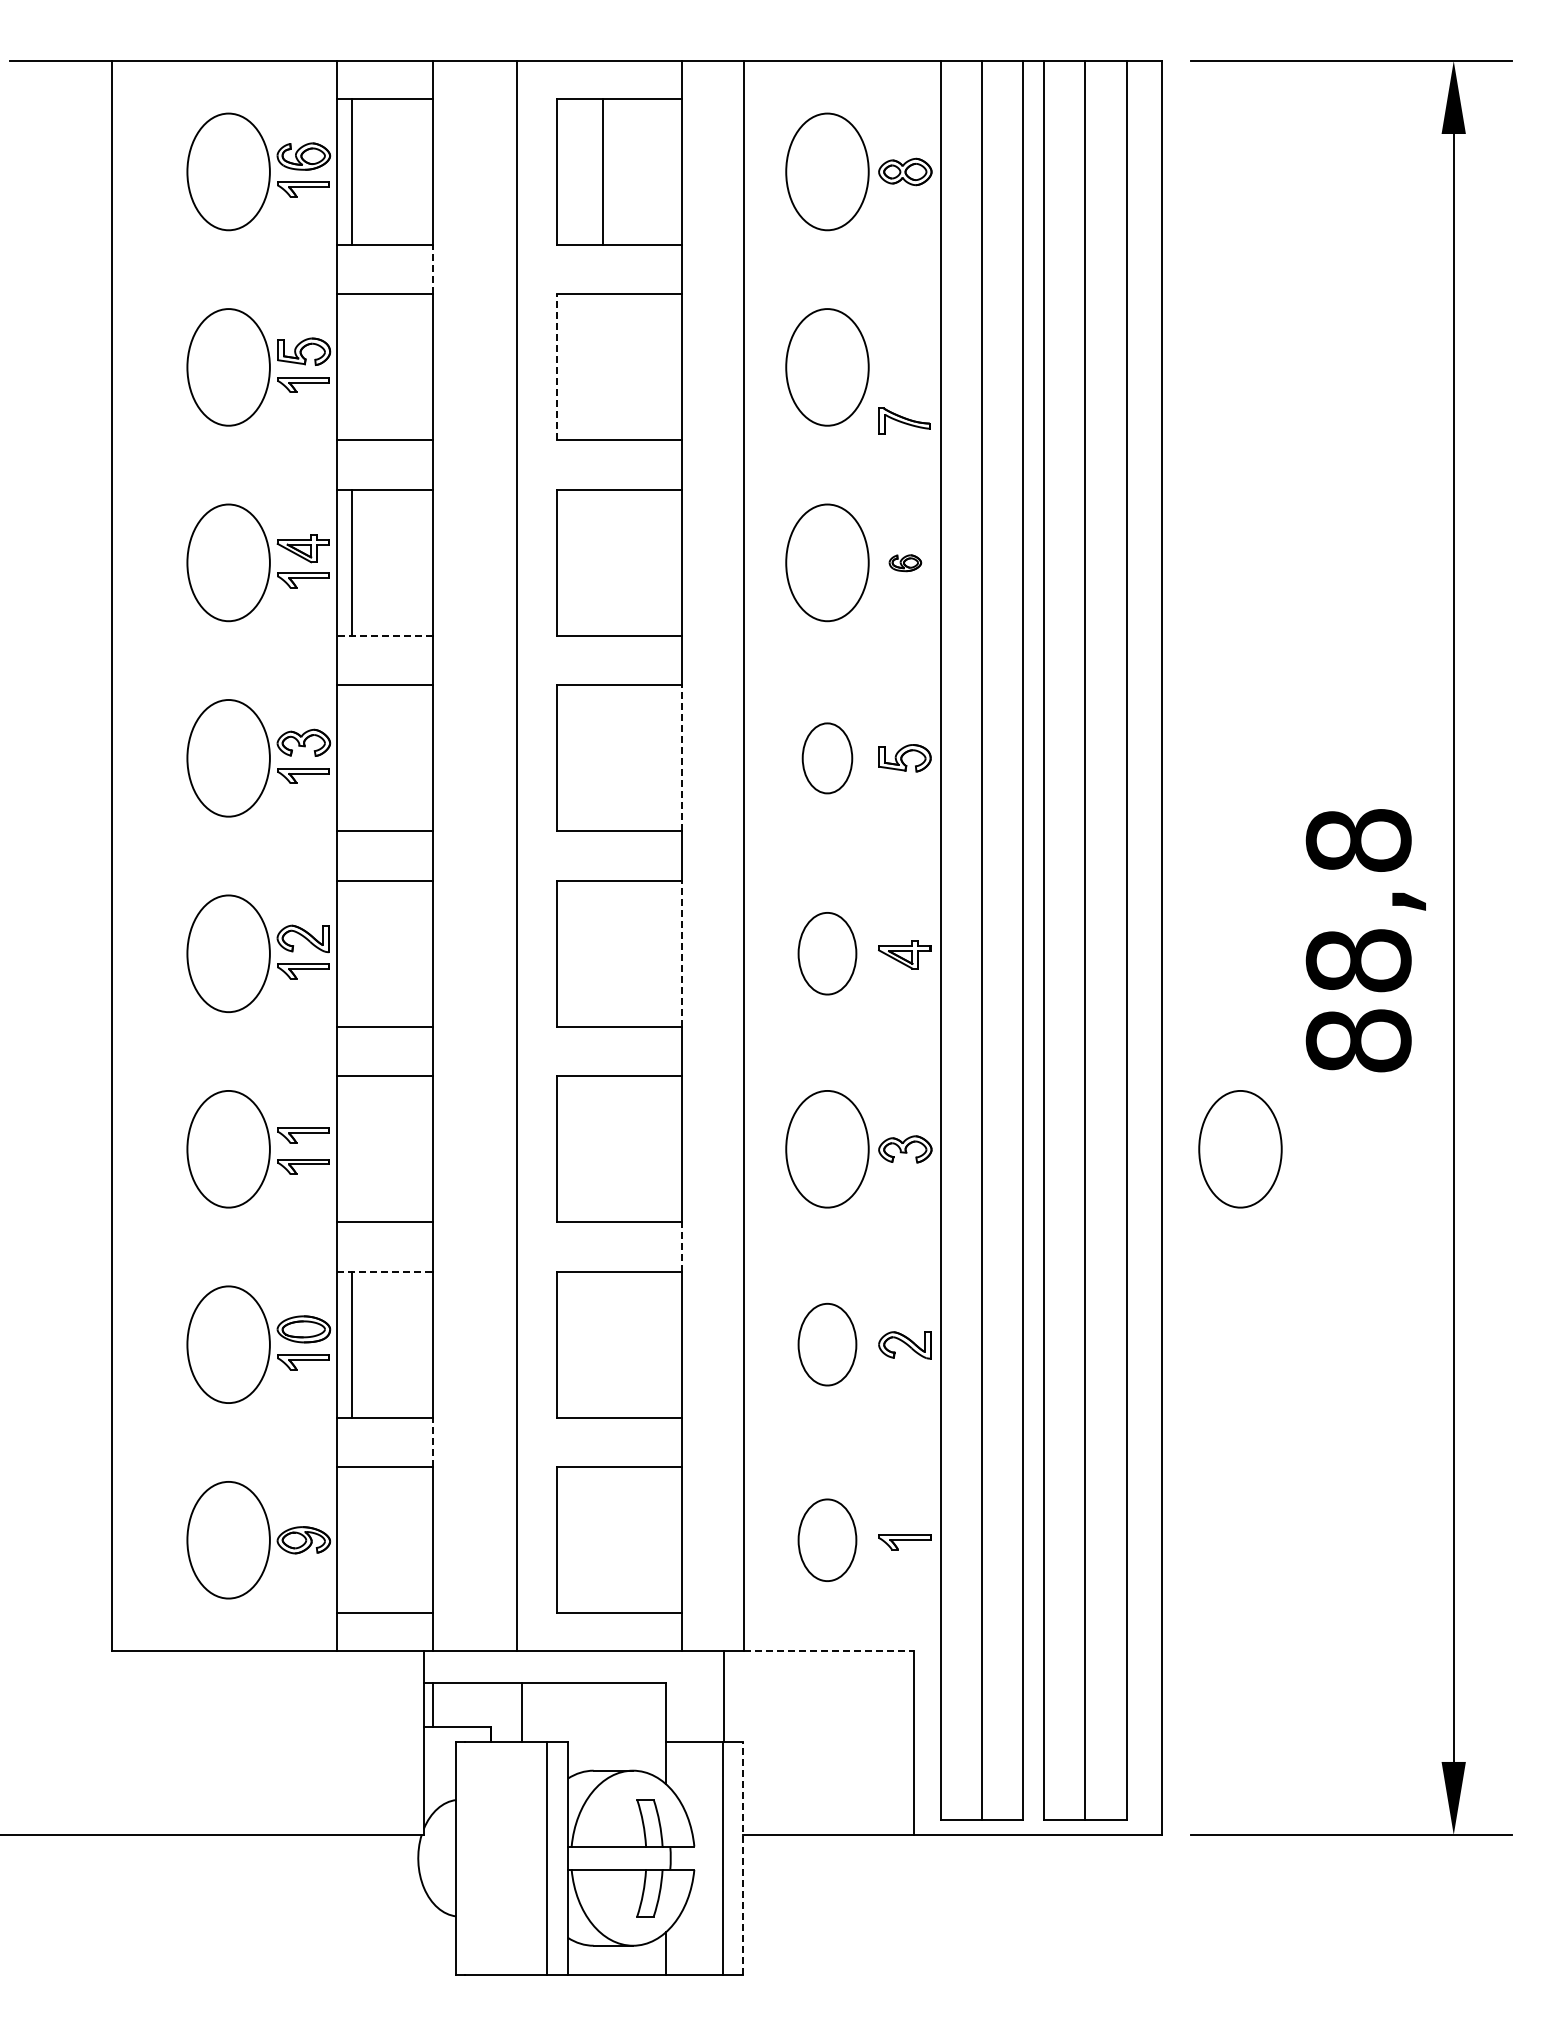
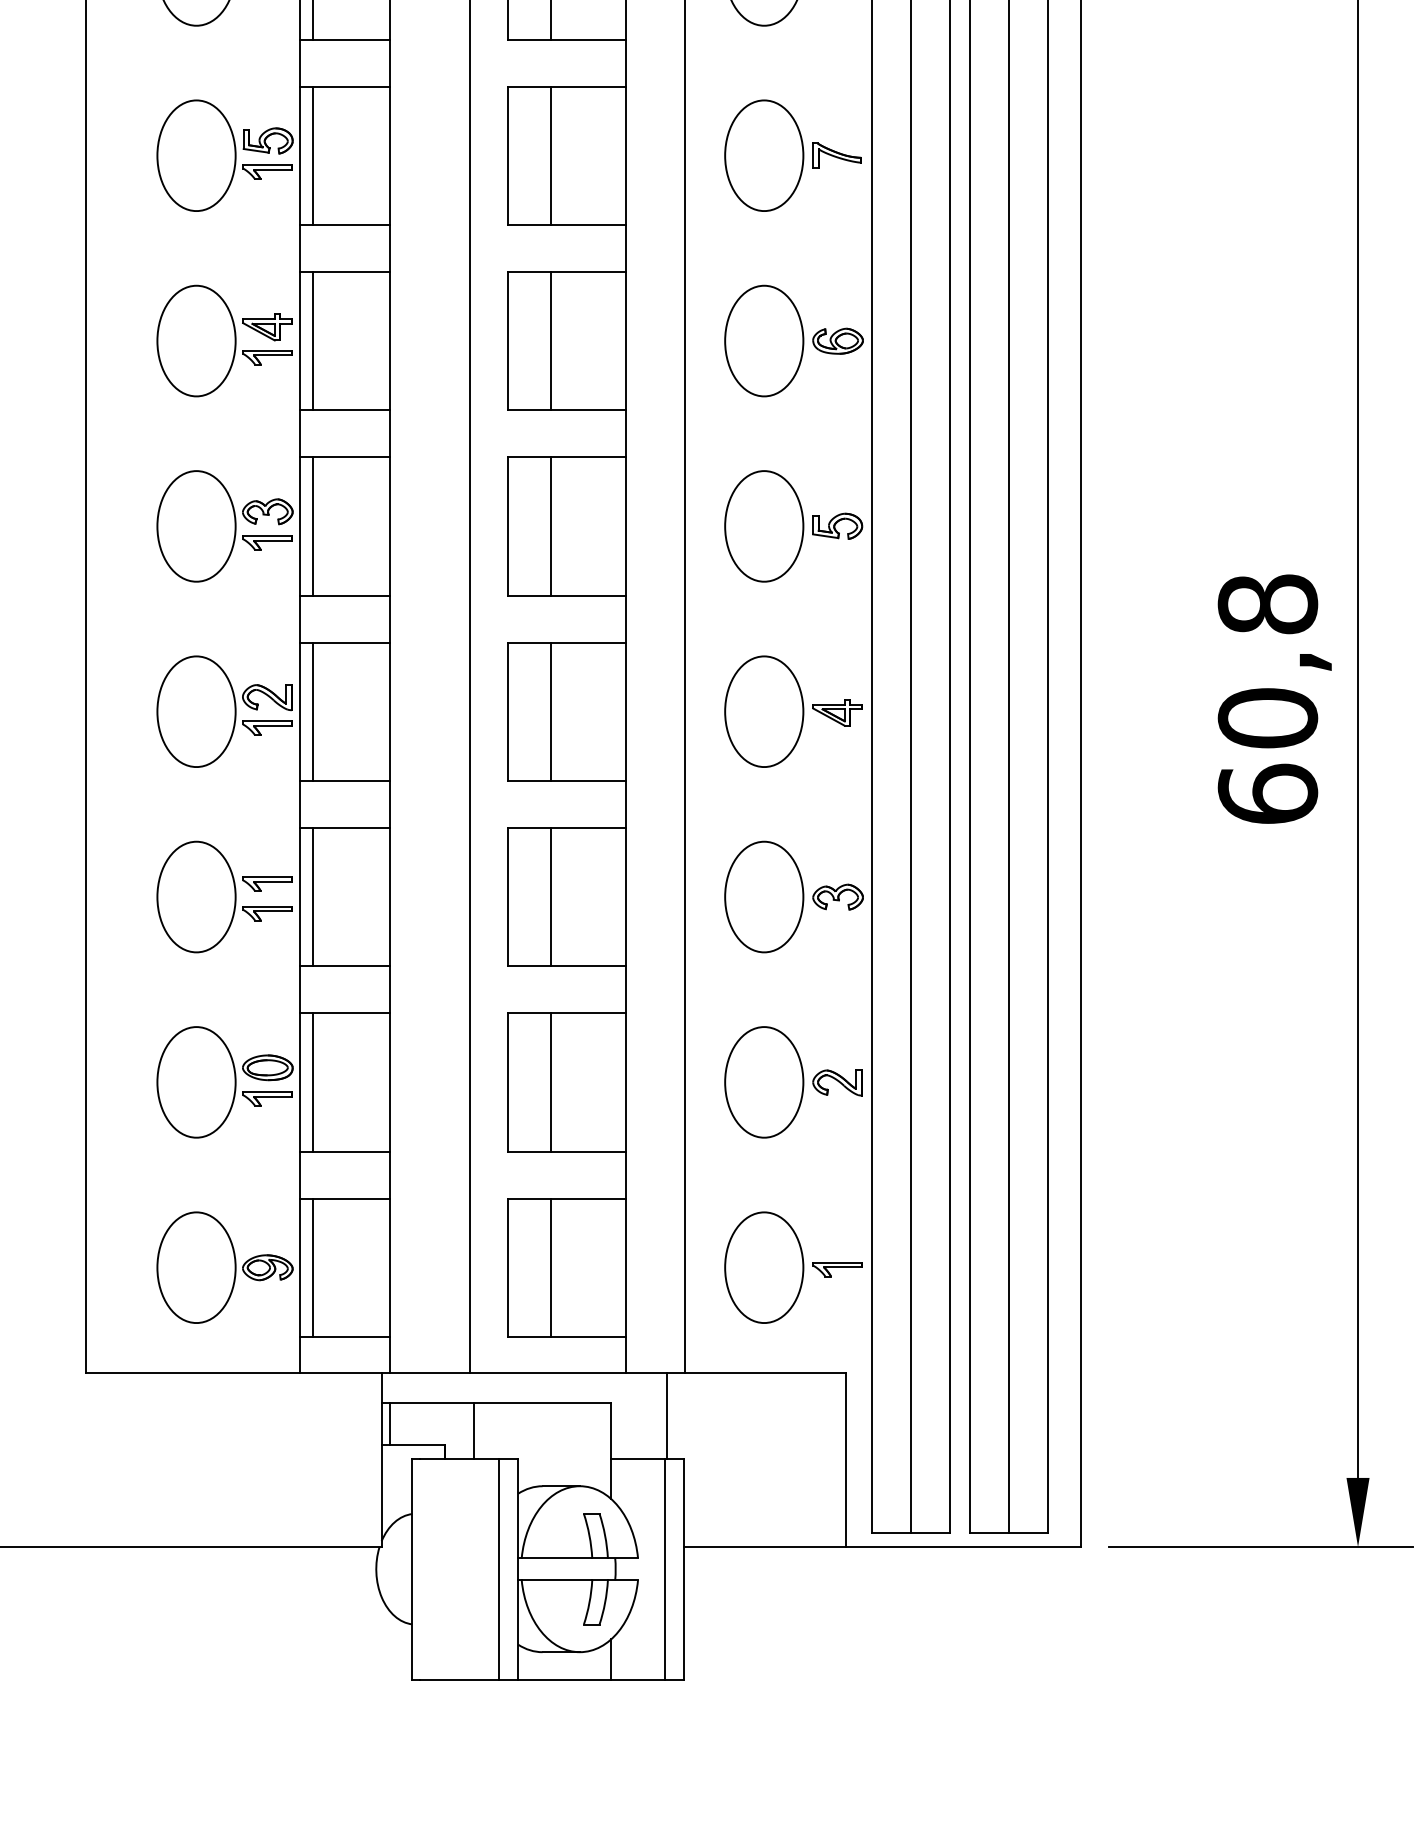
line: (432, 269) -> (389, 62), dashed -> solid
line: (351, 367) -> (312, 155), added
line: (557, 367) -> (508, 155), dashed -> solid
line: (602, 367) -> (550, 155), added
part: (904, 420) -> (837, 154), moved
line: (602, 562) -> (550, 340), added
part: (905, 563) -> (838, 341), size x1.67
line: (385, 635) -> (345, 409), dashed -> solid
line: (351, 758) -> (312, 526), added
line: (602, 758) -> (550, 526), added
line: (681, 758) -> (625, 526), dashed -> solid
part: (827, 758) -> (764, 526), size x1.67
line: (351, 953) -> (312, 711), added
line: (602, 953) -> (550, 711), added
line: (681, 953) -> (625, 711), dashed -> solid
part: (827, 953) -> (764, 711), size x1.43
text: (1358, 1000) -> (1267, 755), 88,8 -> 60,8
line: (351, 1149) -> (312, 897), added
line: (602, 1149) -> (550, 897), added
part: (1240, 1149) -> (1155, 897), removed
line: (681, 1247) -> (625, 990), dashed -> solid
line: (385, 1271) -> (345, 1012), dashed -> solid
line: (602, 1344) -> (550, 1082), added
part: (827, 1344) -> (764, 1082), size x1.43
line: (432, 1442) -> (389, 1175), dashed -> solid
line: (351, 1540) -> (312, 1267), added
line: (602, 1540) -> (550, 1267), added
part: (827, 1540) -> (764, 1267), size x1.43
line: (829, 1651) -> (766, 1373), dashed -> solid
line: (743, 1858) -> (684, 1569), dashed -> solid

